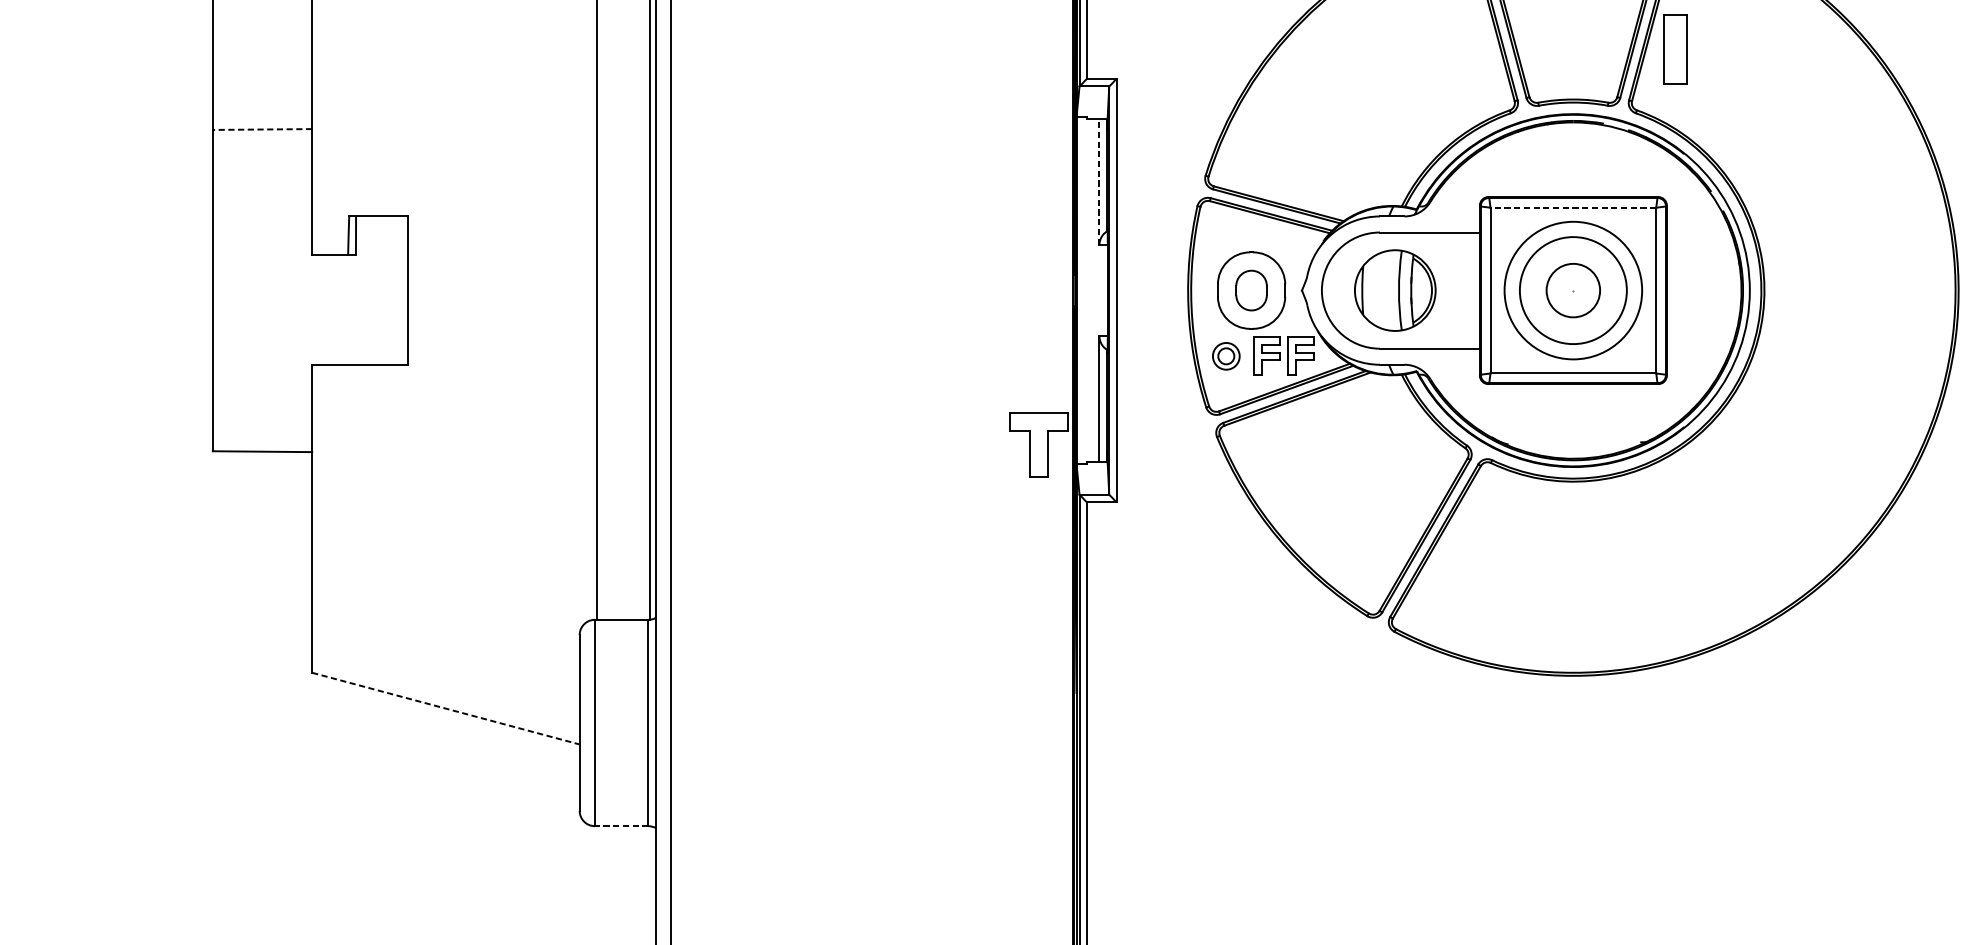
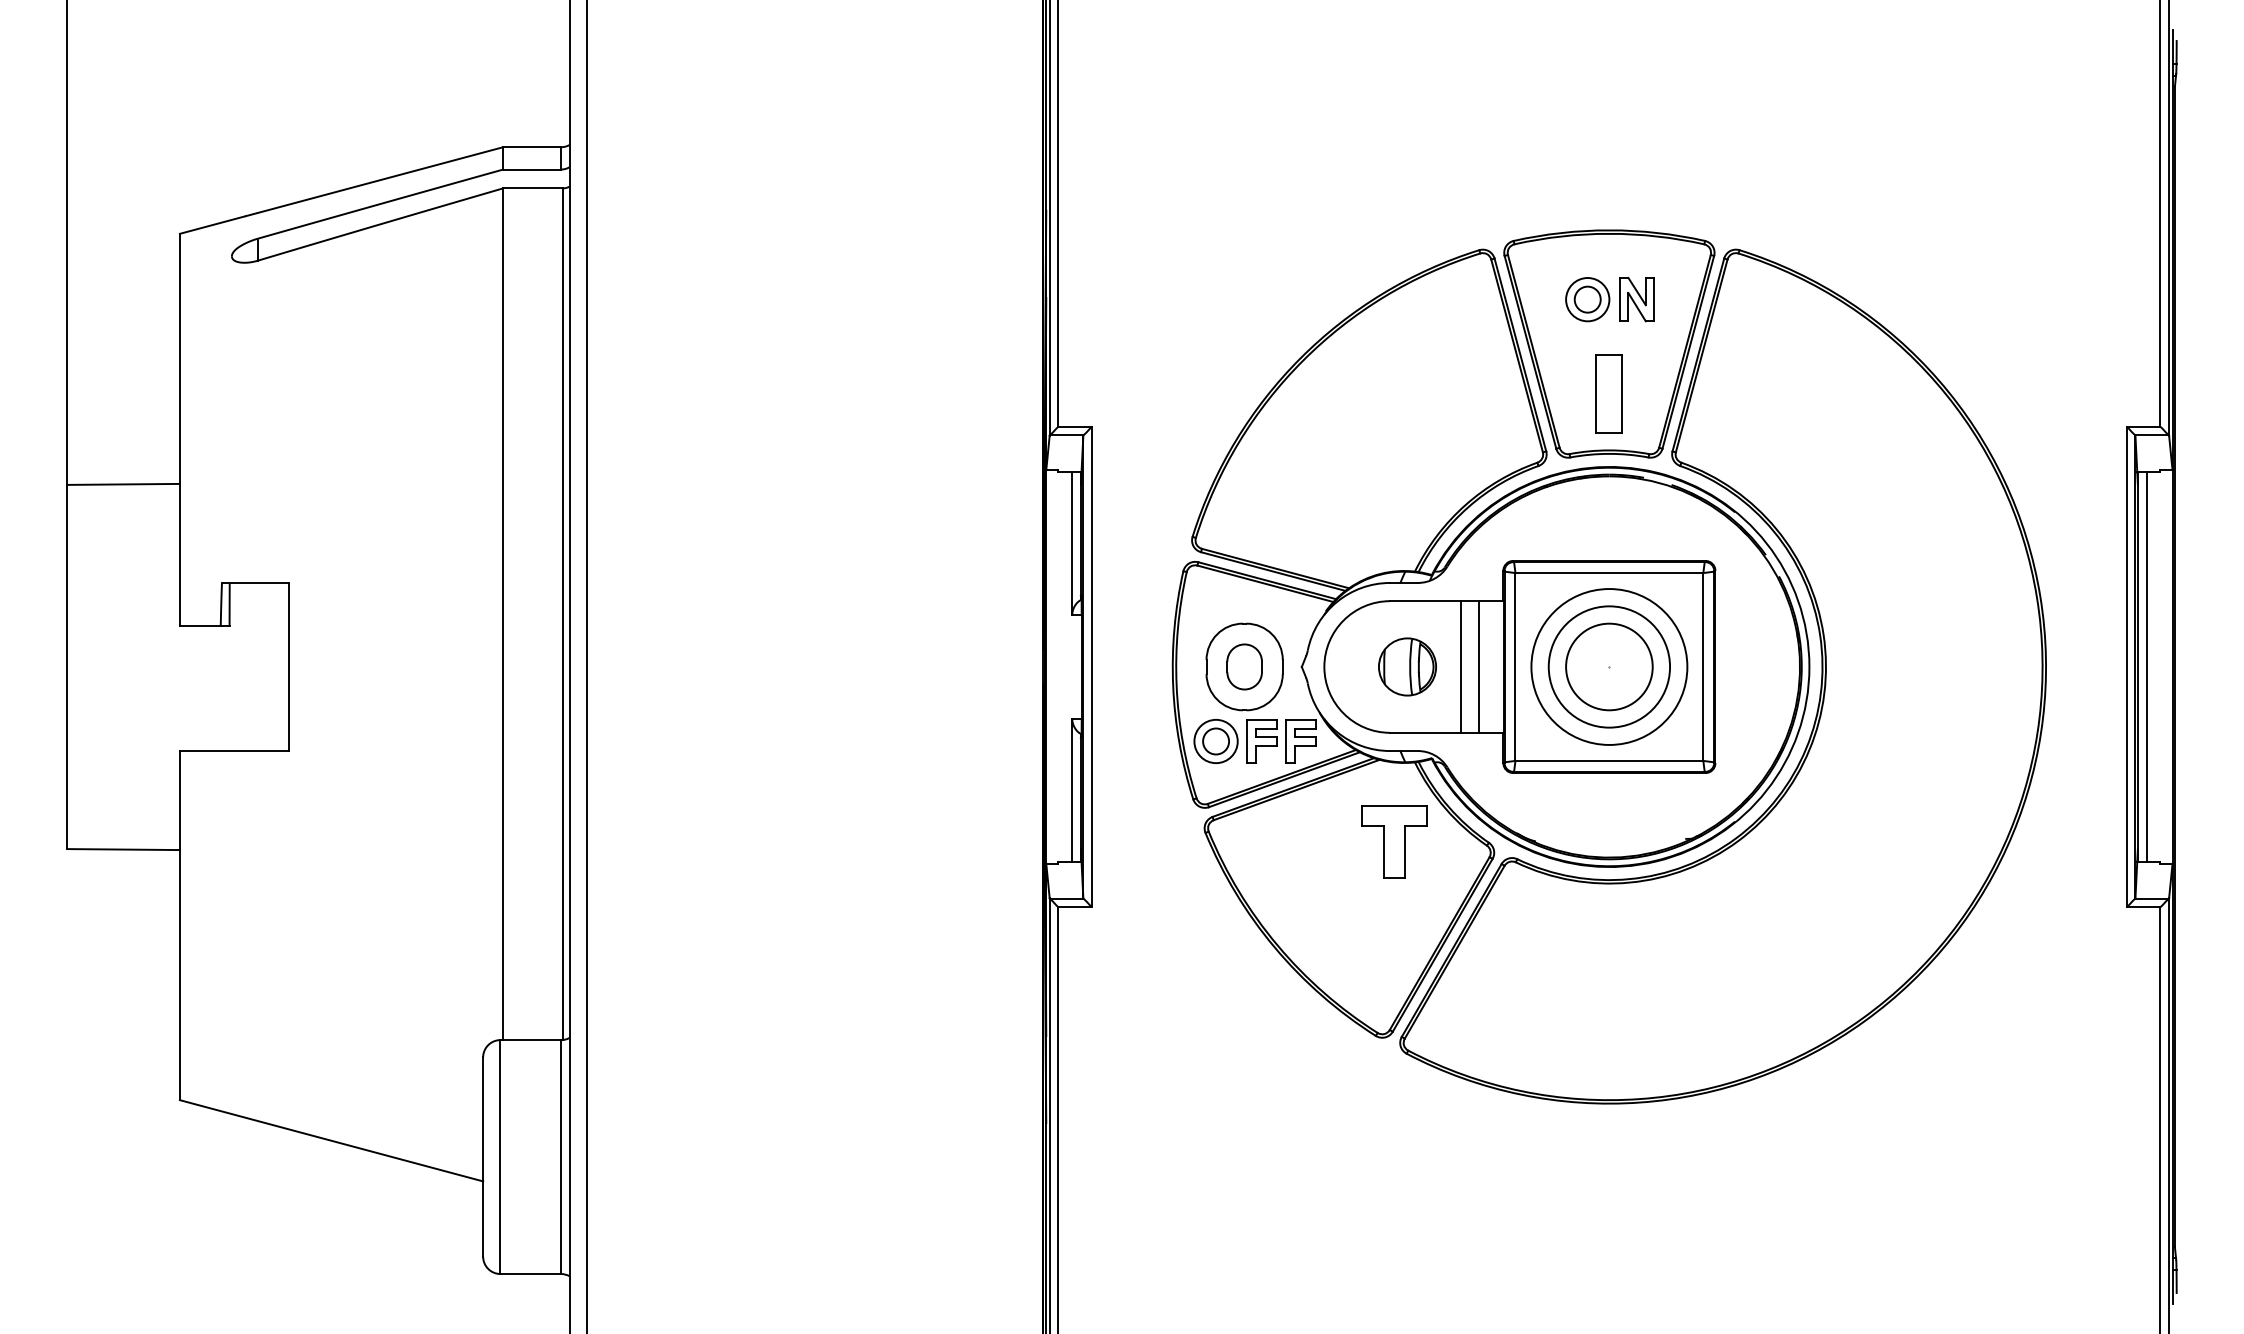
part: (1674, 49) -> (1608, 393), moved
line: (262, 129) -> (123, 484), dashed -> solid
line: (1099, 181) -> (1072, 543), dashed -> solid
line: (1573, 208) -> (1609, 573), dashed -> solid
part: (1395, 290) -> (1407, 666), size x0.62
line: (1442, 290) -> (1461, 666), added
line: (1457, 290) -> (1478, 666), added
circle: (1573, 290) -> (1609, 666), size x1.43
part: (1225, 356) -> (1215, 741), size x1.43
part: (1038, 444) -> (1394, 841), moved
line: (445, 708) -> (331, 1140), dashed -> solid
line: (621, 826) -> (530, 1274), dashed -> solid

